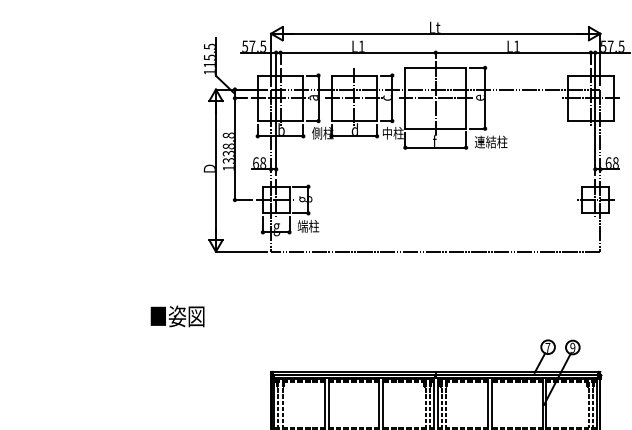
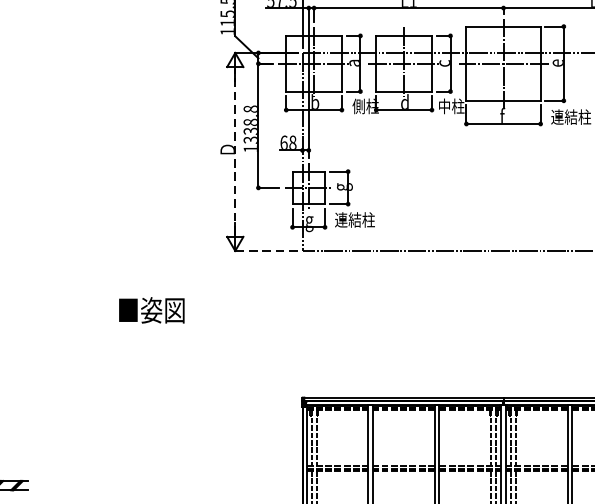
line: (215, 170) -> (234, 151), solid -> dashed
text: (313, 226) -> (354, 220), 端柱 -> 連結柱
line: (241, 251) -> (266, 250), solid -> dashed
text: (177, 316) -> (151, 310), moved

